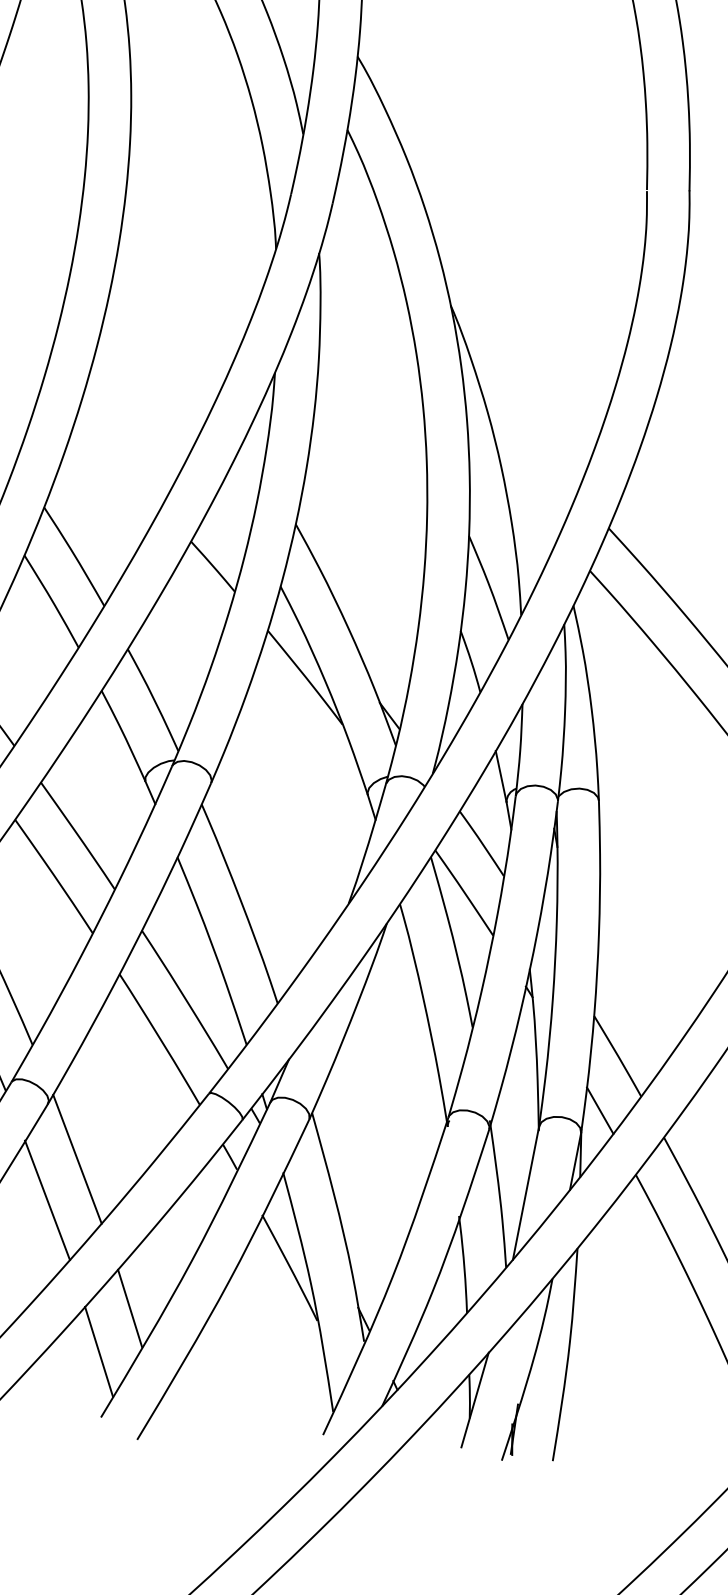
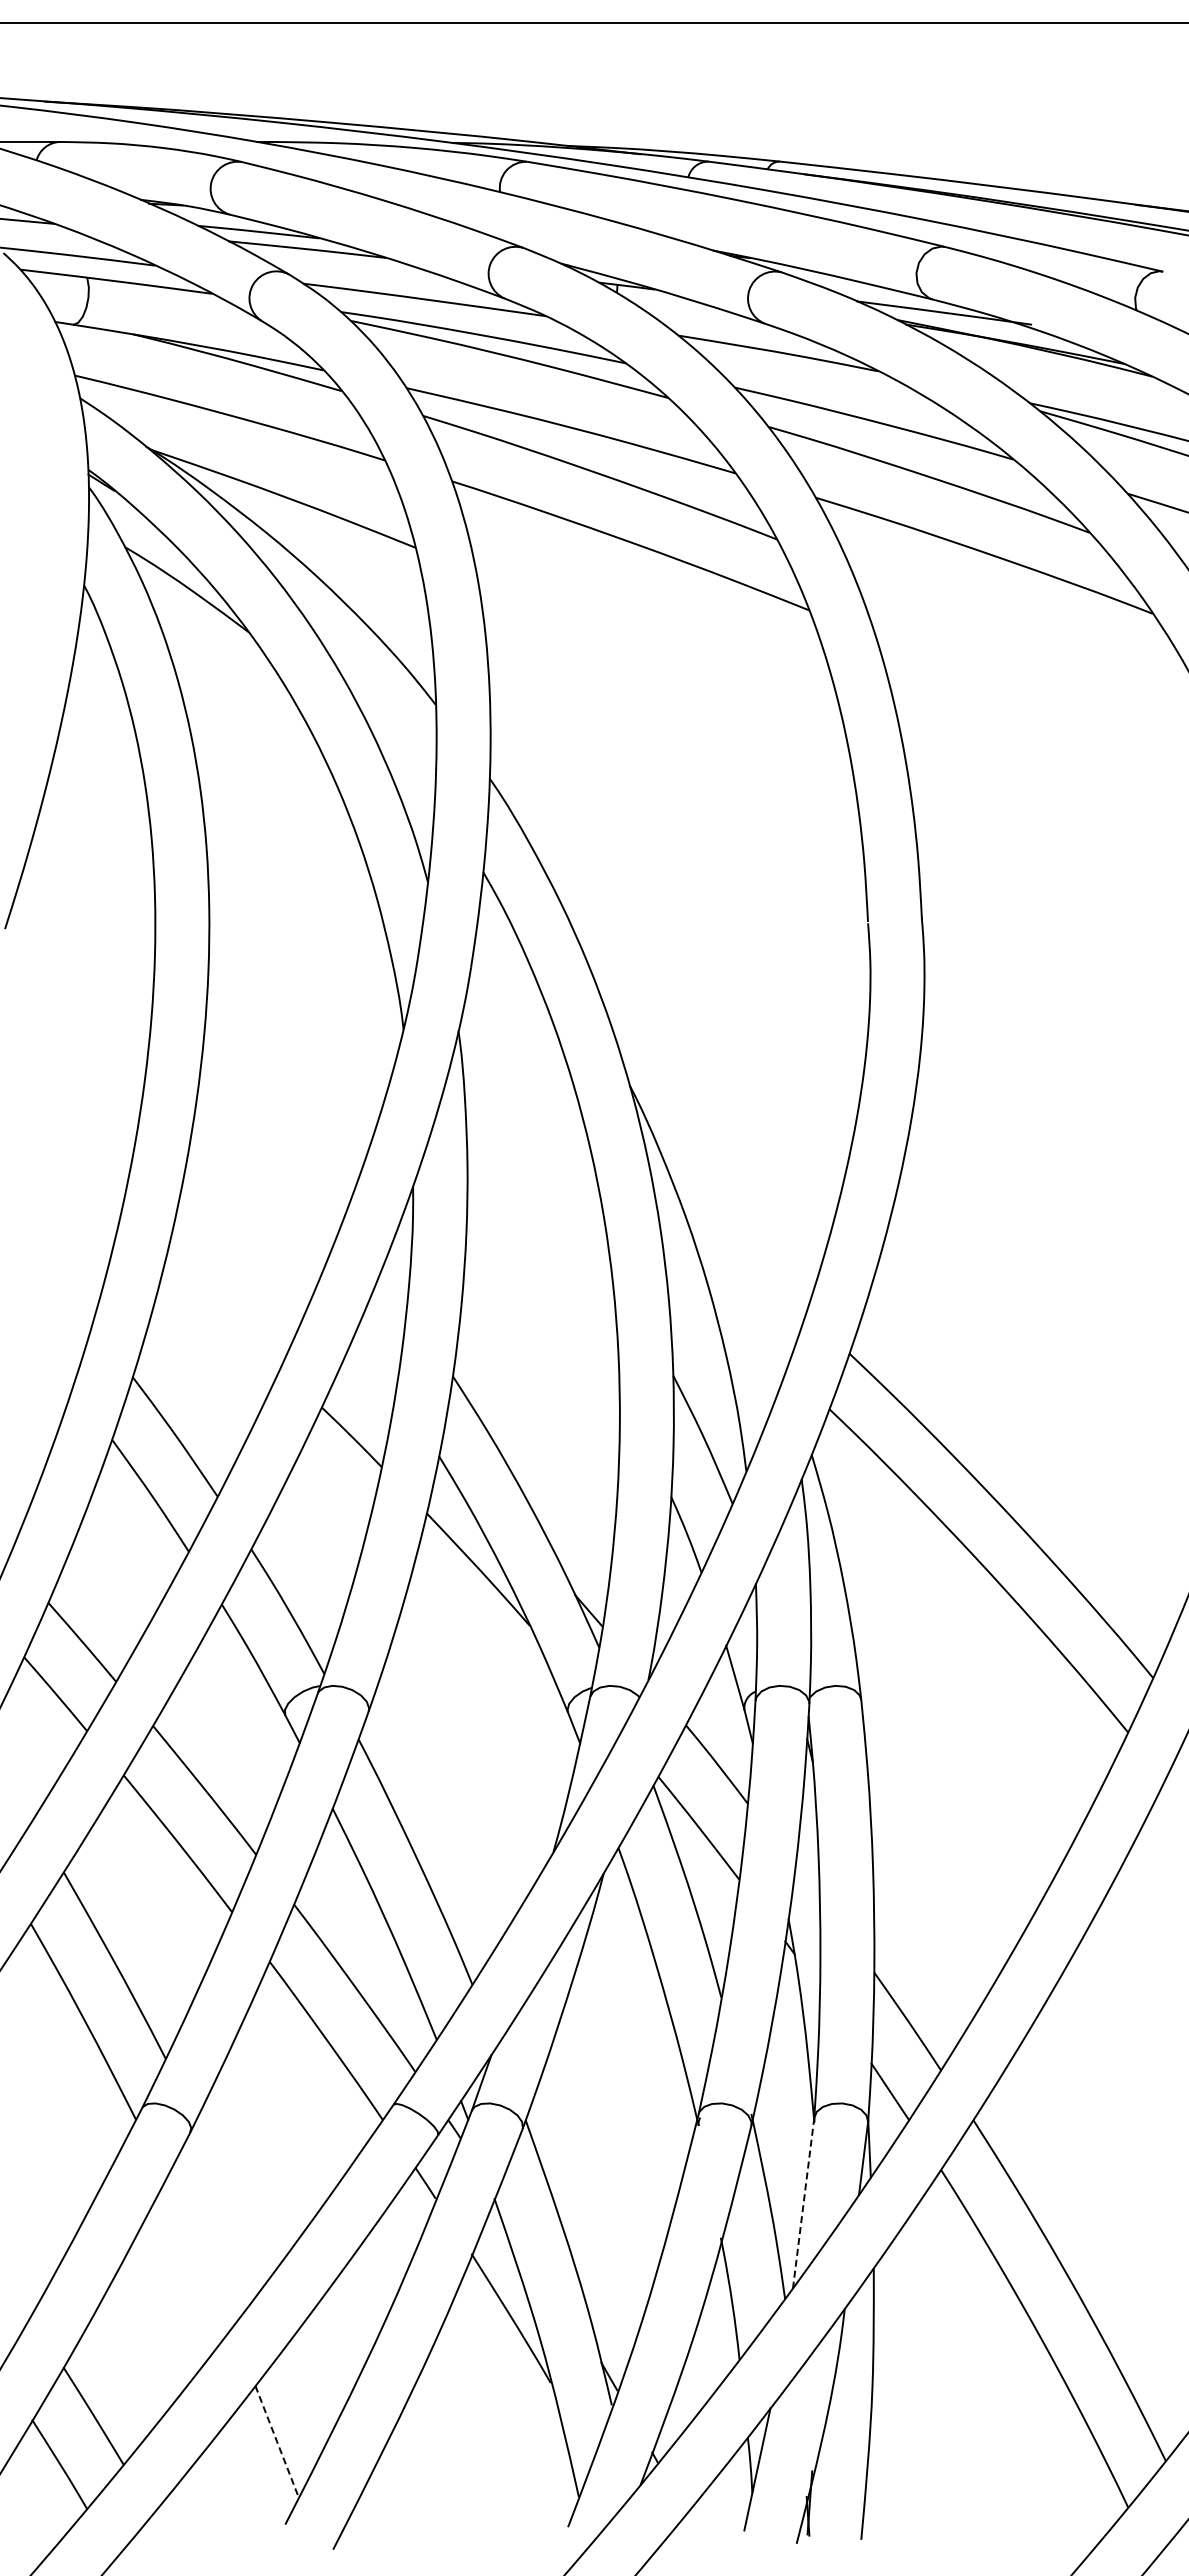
line: (77, 1159) -> (232, 2199), removed
line: (525, 1193) -> (803, 2203), solid -> dashed
line: (47, 1200) -> (198, 2254), removed
line: (130, 1308) -> (312, 2383), removed
line: (99, 1351) -> (277, 2441), solid -> dashed

